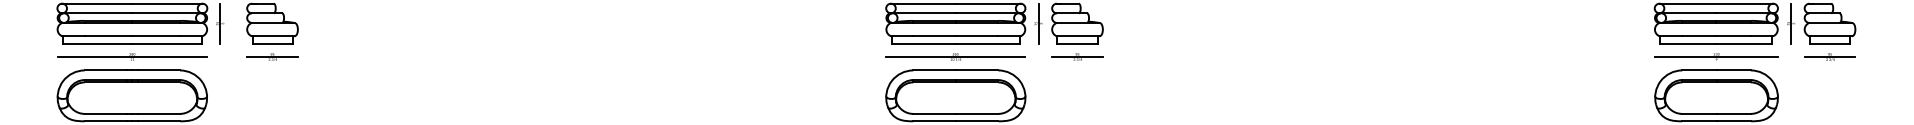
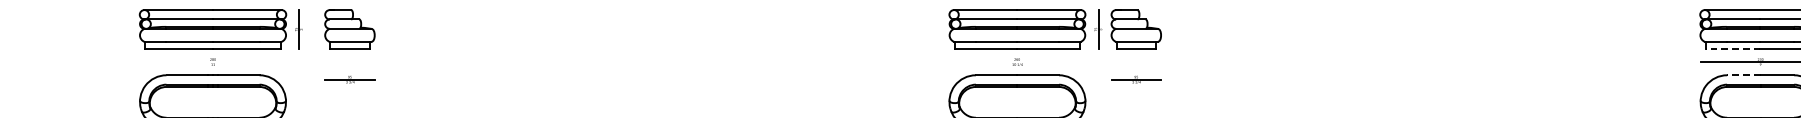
line: (1687, 43) -> (1732, 48), solid -> dashed
part: (272, 56) -> (349, 79), moved
part: (1077, 56) -> (1136, 79), moved
line: (132, 57) -> (213, 62), removed
line: (955, 57) -> (1017, 62), removed
line: (1698, 70) -> (1742, 75), solid -> dashed

